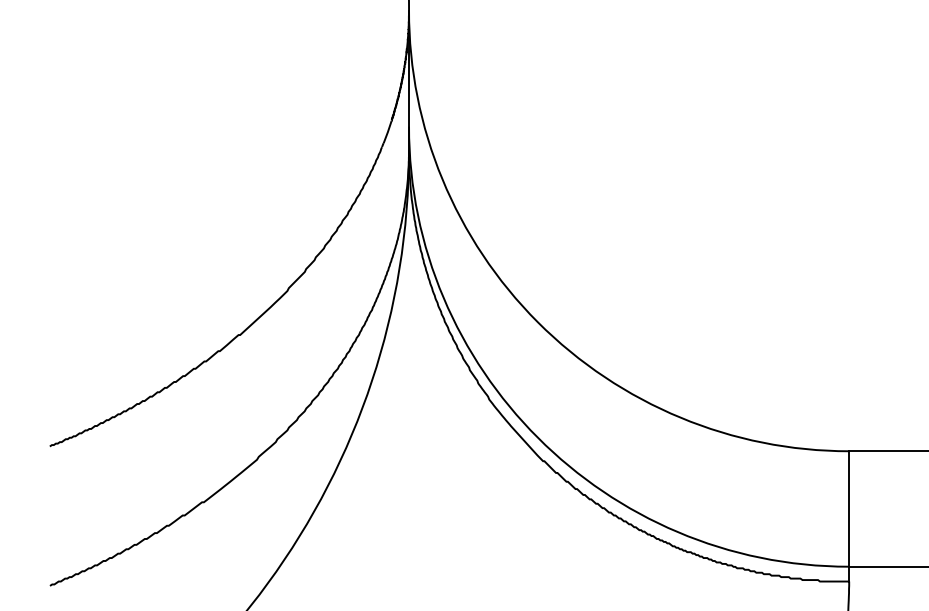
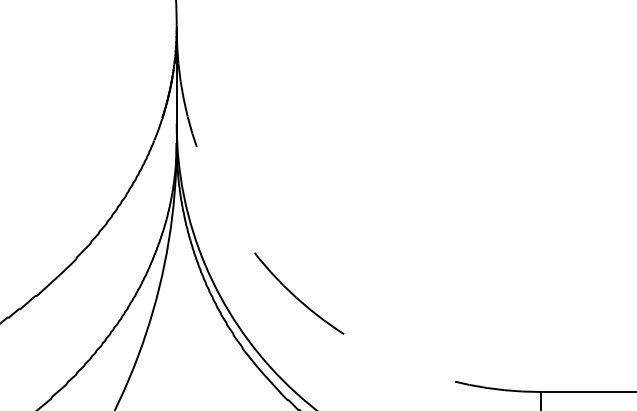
arc: (537, 322) -> (282, 285), solid -> dashed

